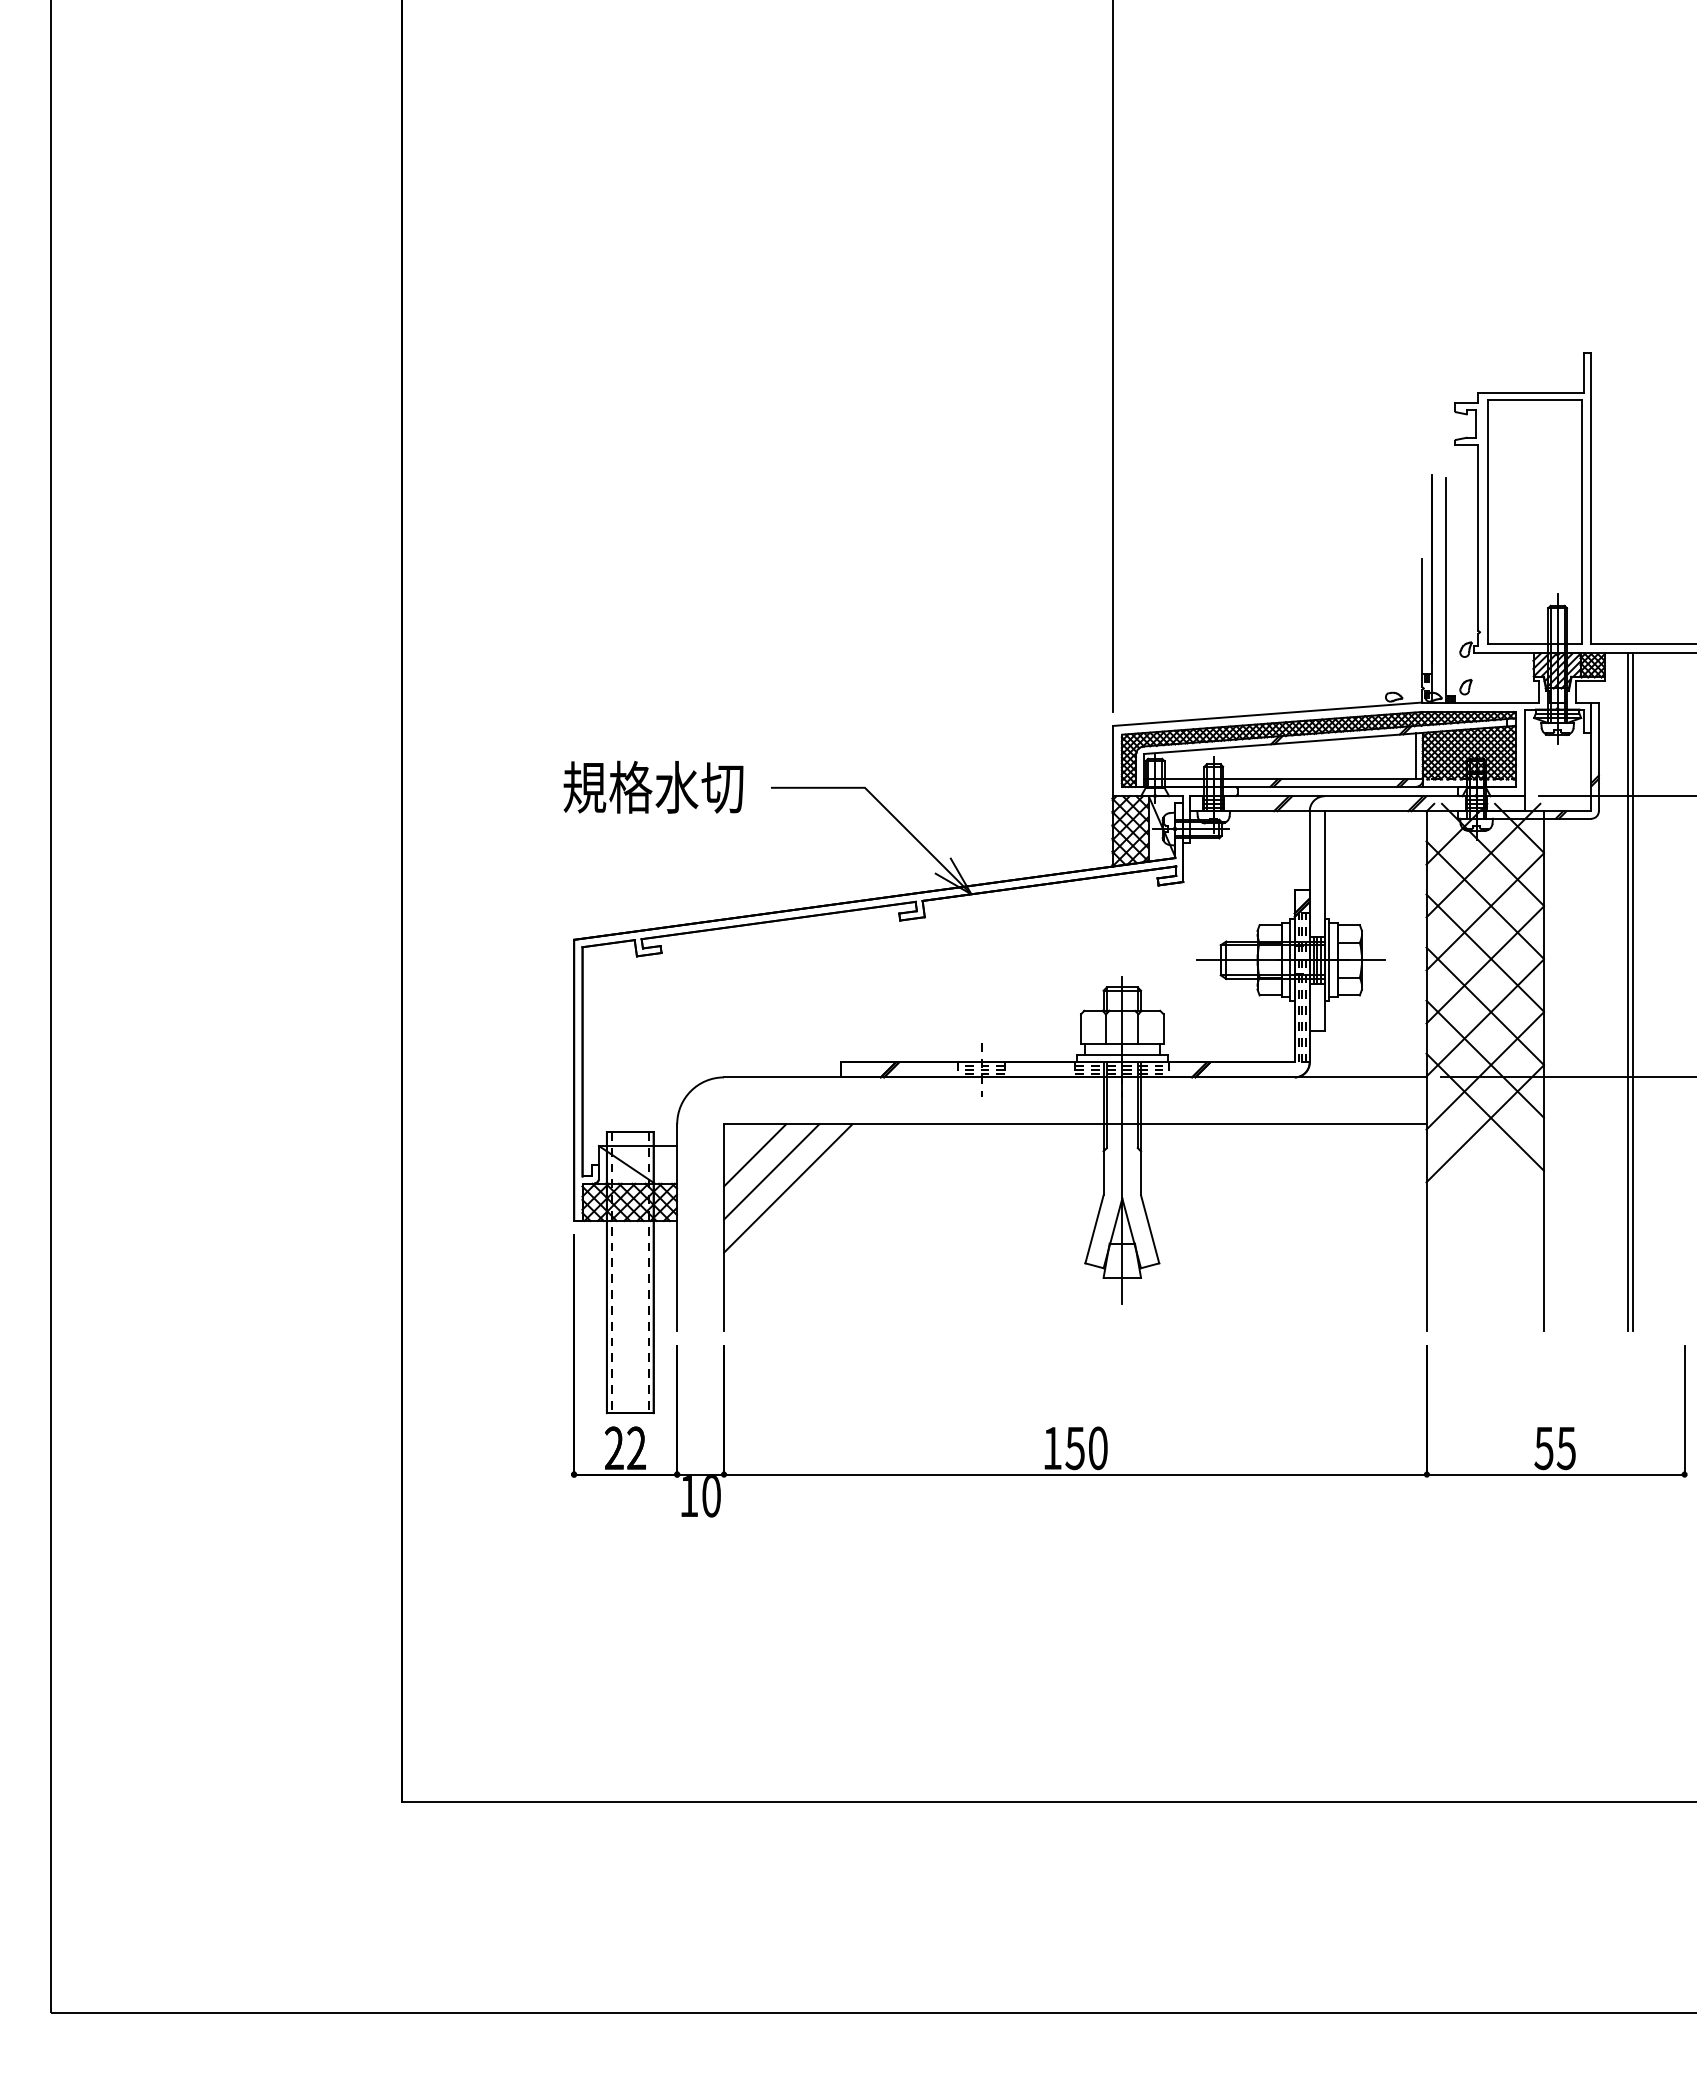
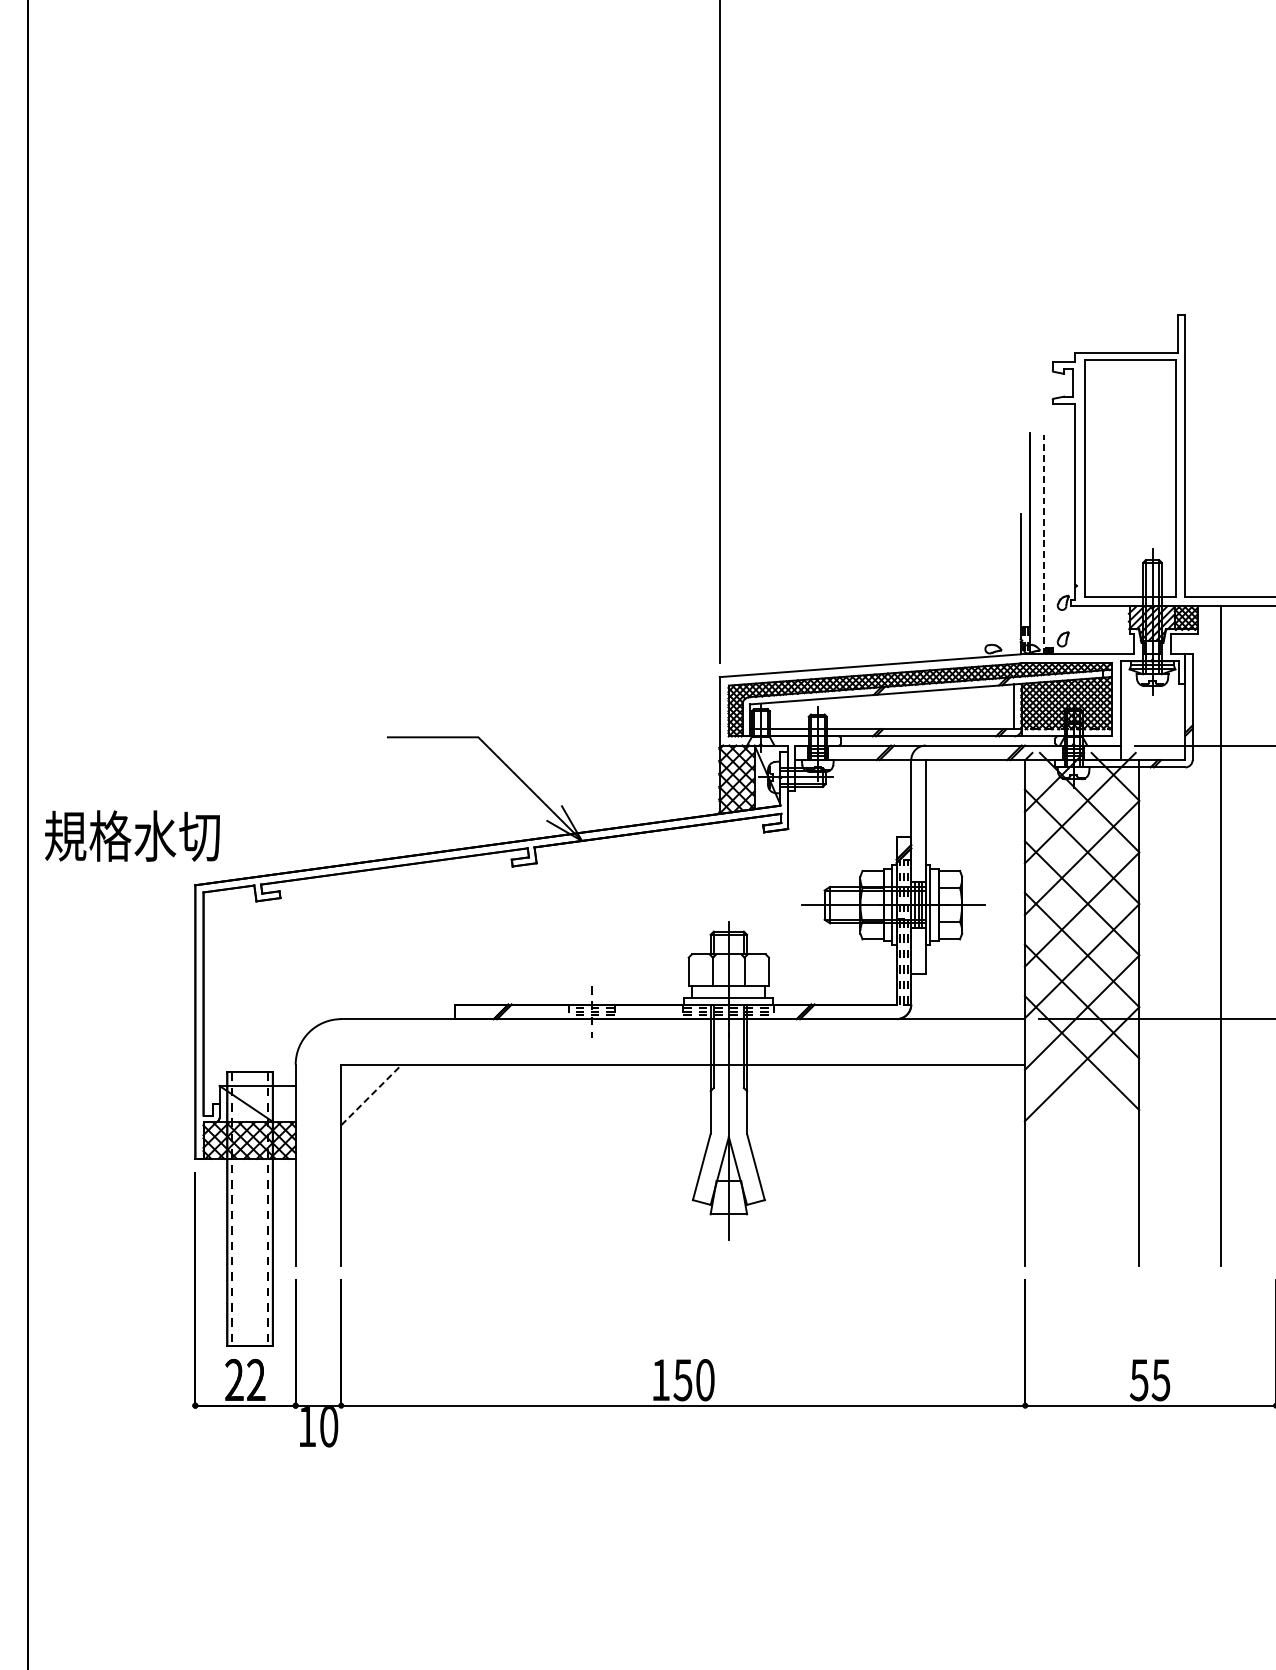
line: (1445, 589) -> (1043, 544), solid -> dashed
text: (653, 786) -> (132, 835), moved
line: (1633, 992) -> (1226, 936), removed
line: (755, 1155) -> (371, 1095), solid -> dashed
line: (771, 1171) -> (387, 1110), removed
line: (788, 1188) -> (403, 1127), removed

